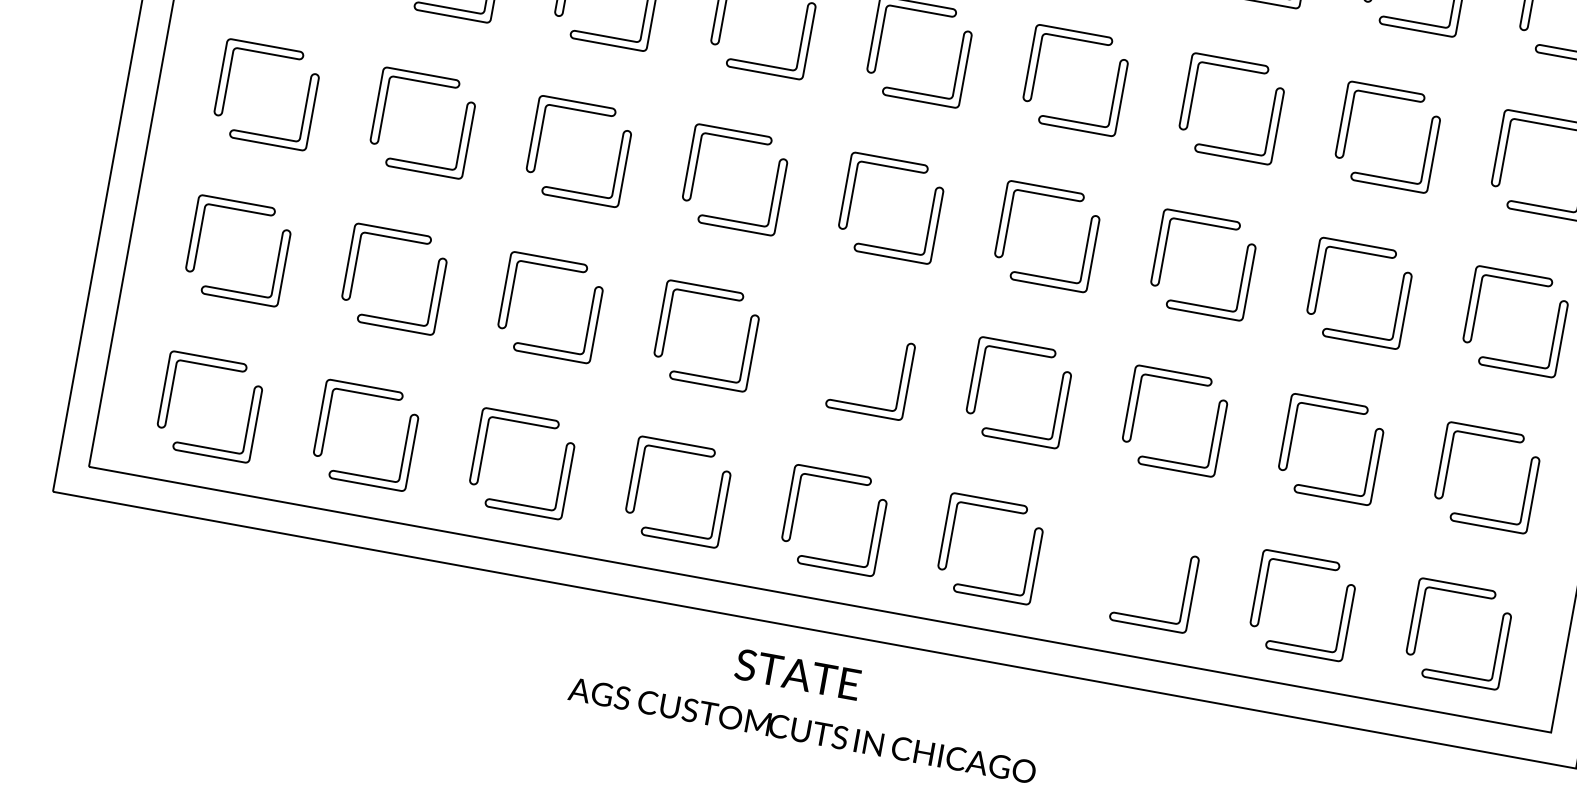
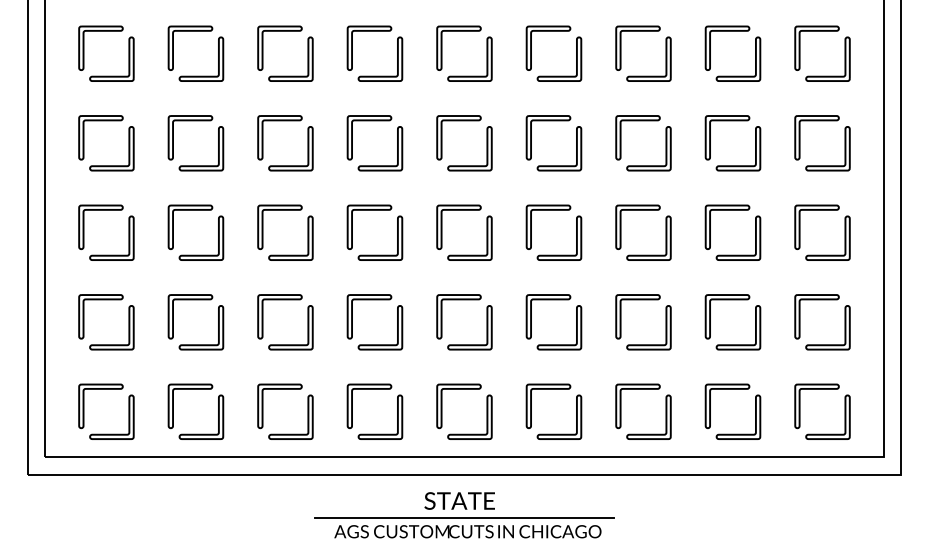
part: (859, 324) -> (458, 300), added
part: (1109, 560) -> (621, 406), added
line: (800, 704) -> (464, 517), added

